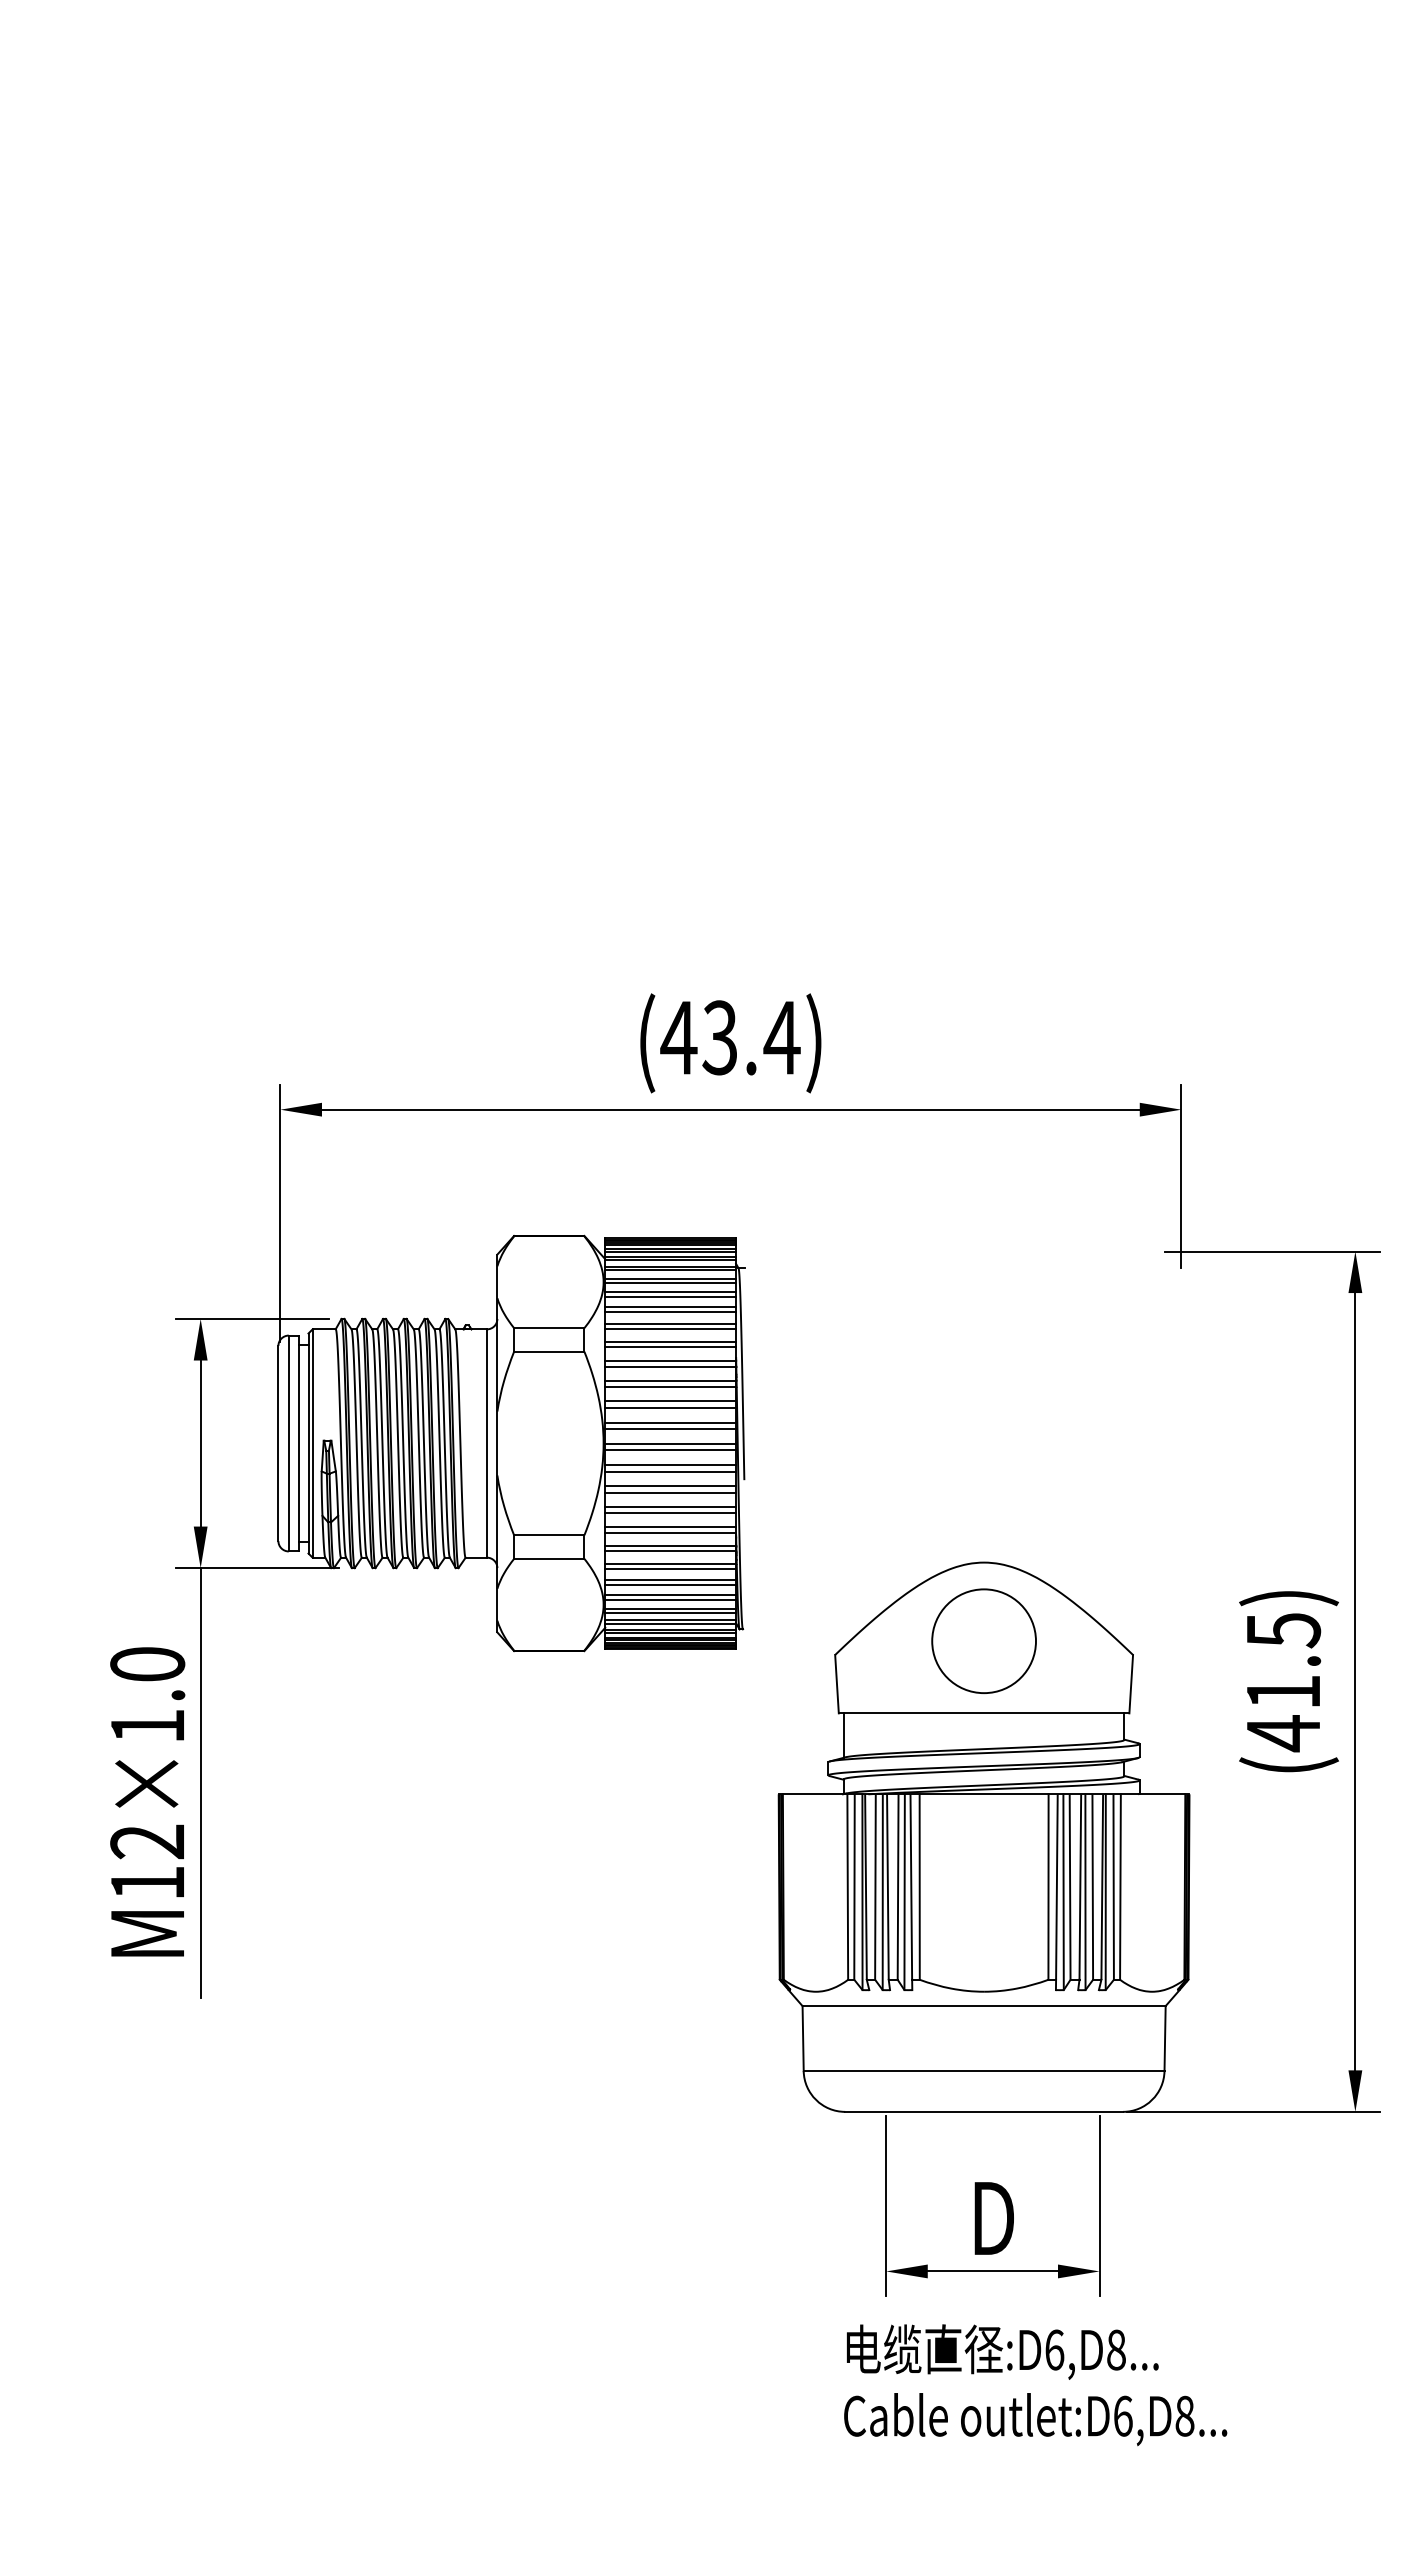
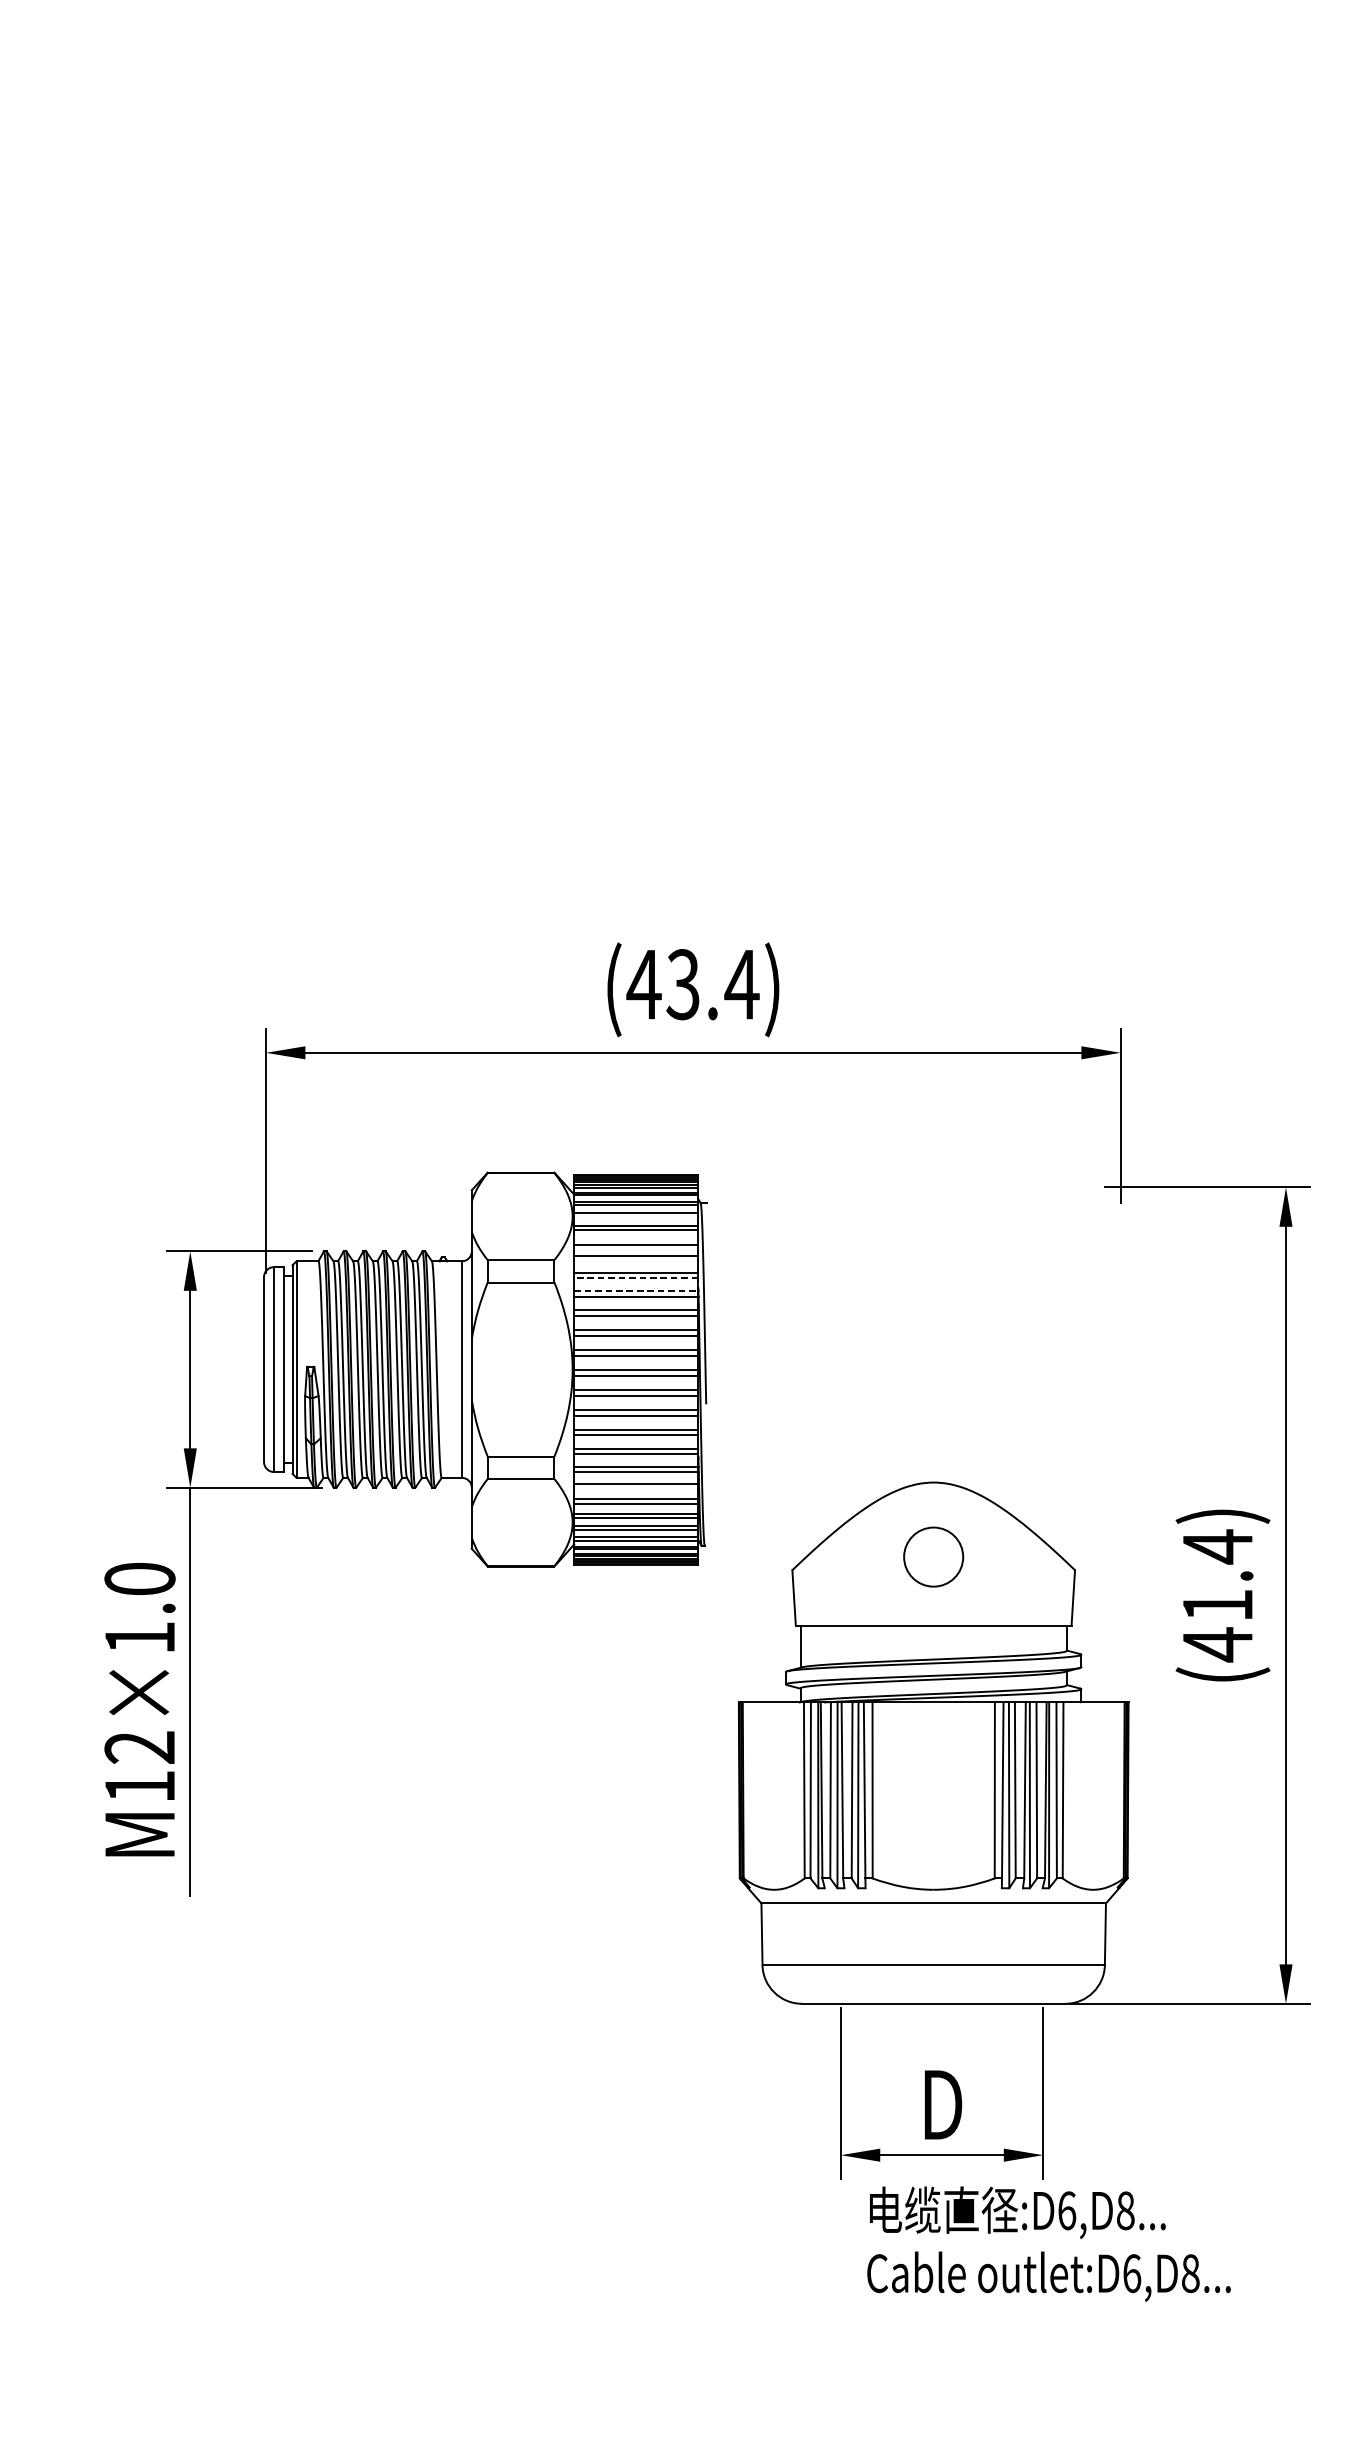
line: (670, 1282) -> (636, 1216), removed
line: (670, 1307) -> (636, 1240), removed
line: (670, 1329) -> (636, 1261), removed
line: (670, 1347) -> (636, 1278), solid -> dashed
line: (671, 1360) -> (637, 1290), solid -> dashed
line: (670, 1568) -> (636, 1488), removed
text: (1284, 1630) -> (1218, 1546), (41.5) -> (41.4)
circle: (983, 1640) -> (933, 1556), size x0.6
text: (1035, 2385) -> (1048, 2244), moved

